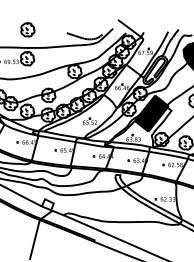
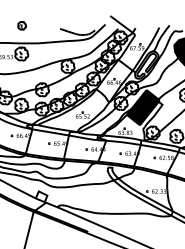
part: (27, 29) -> (21, 25), size x0.6

